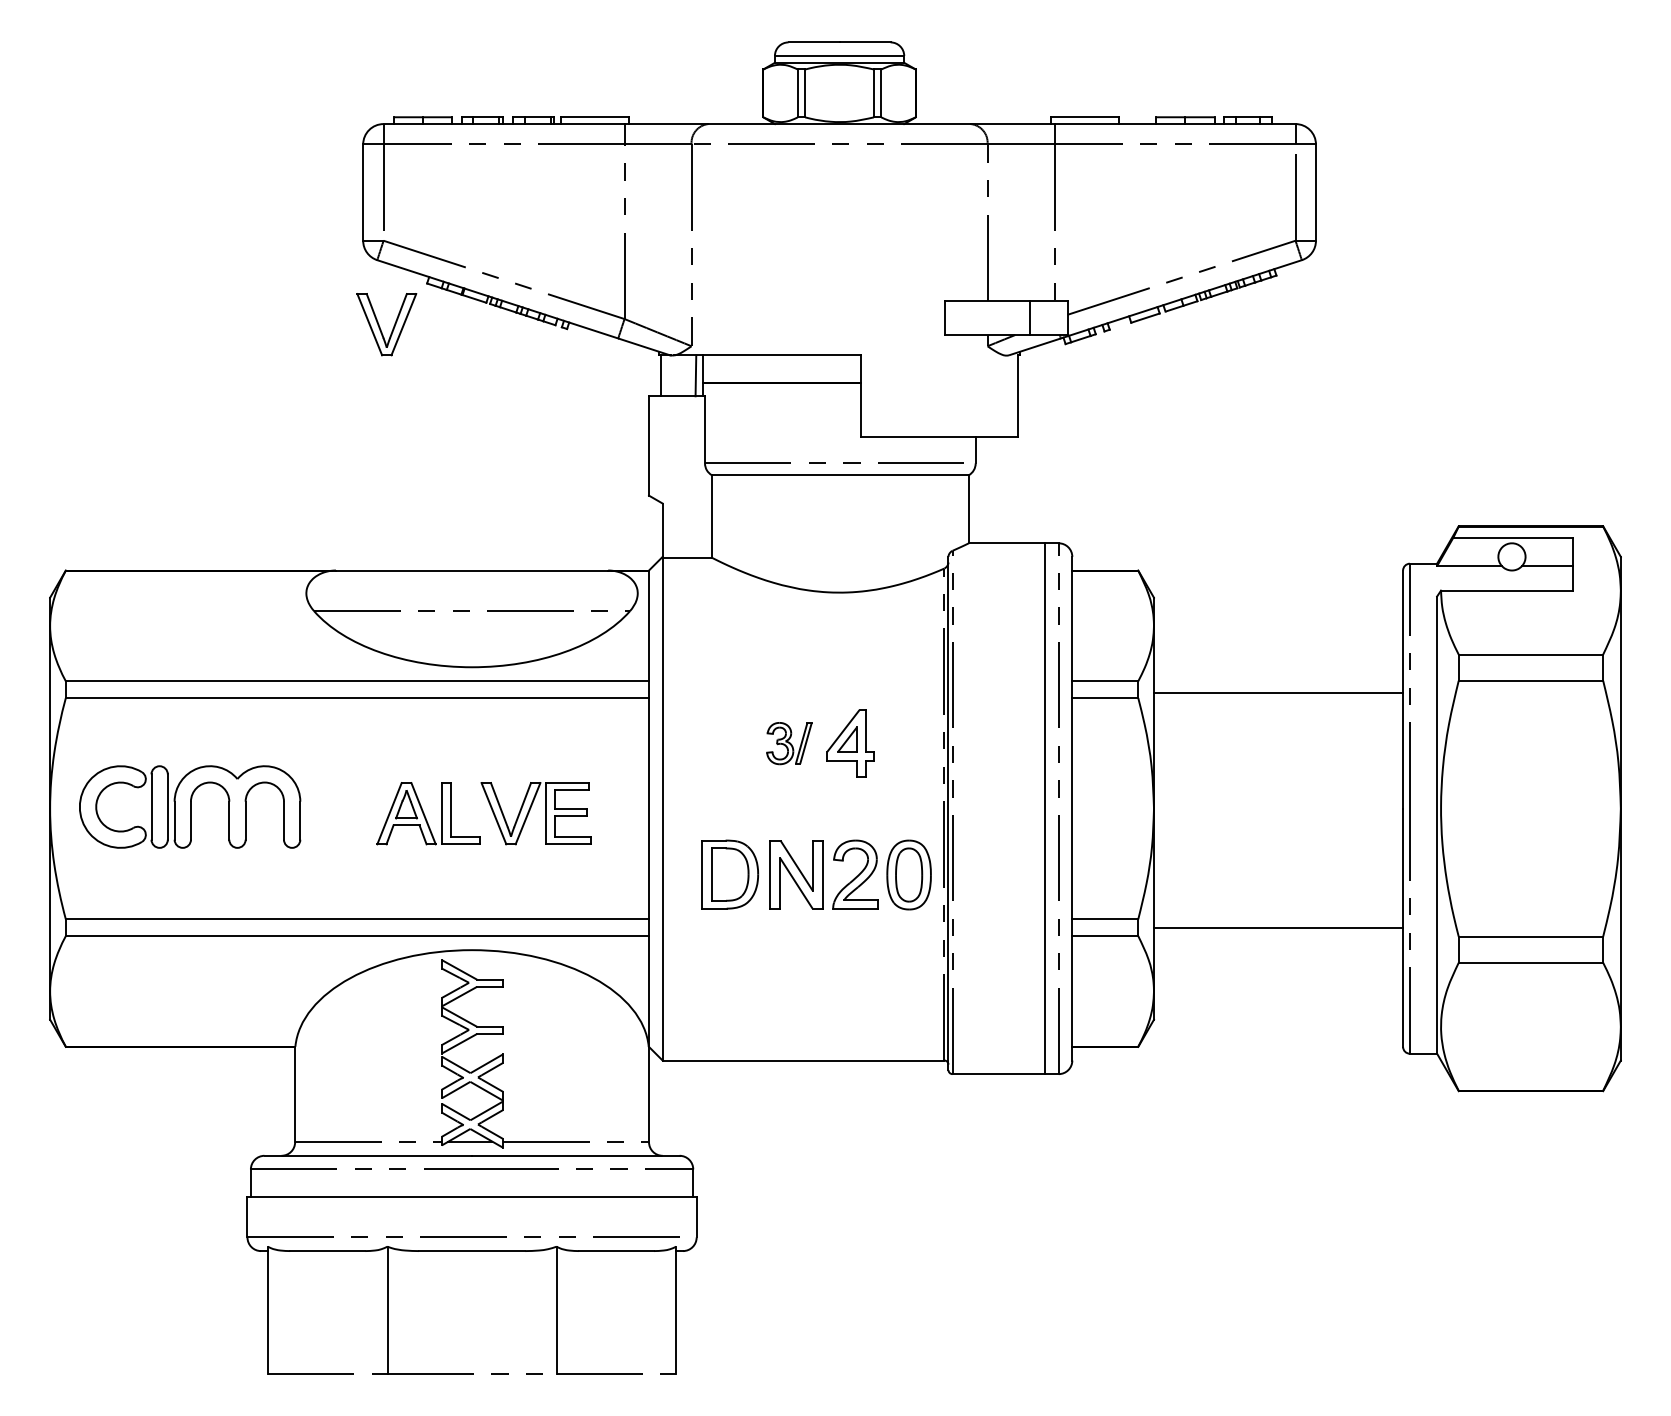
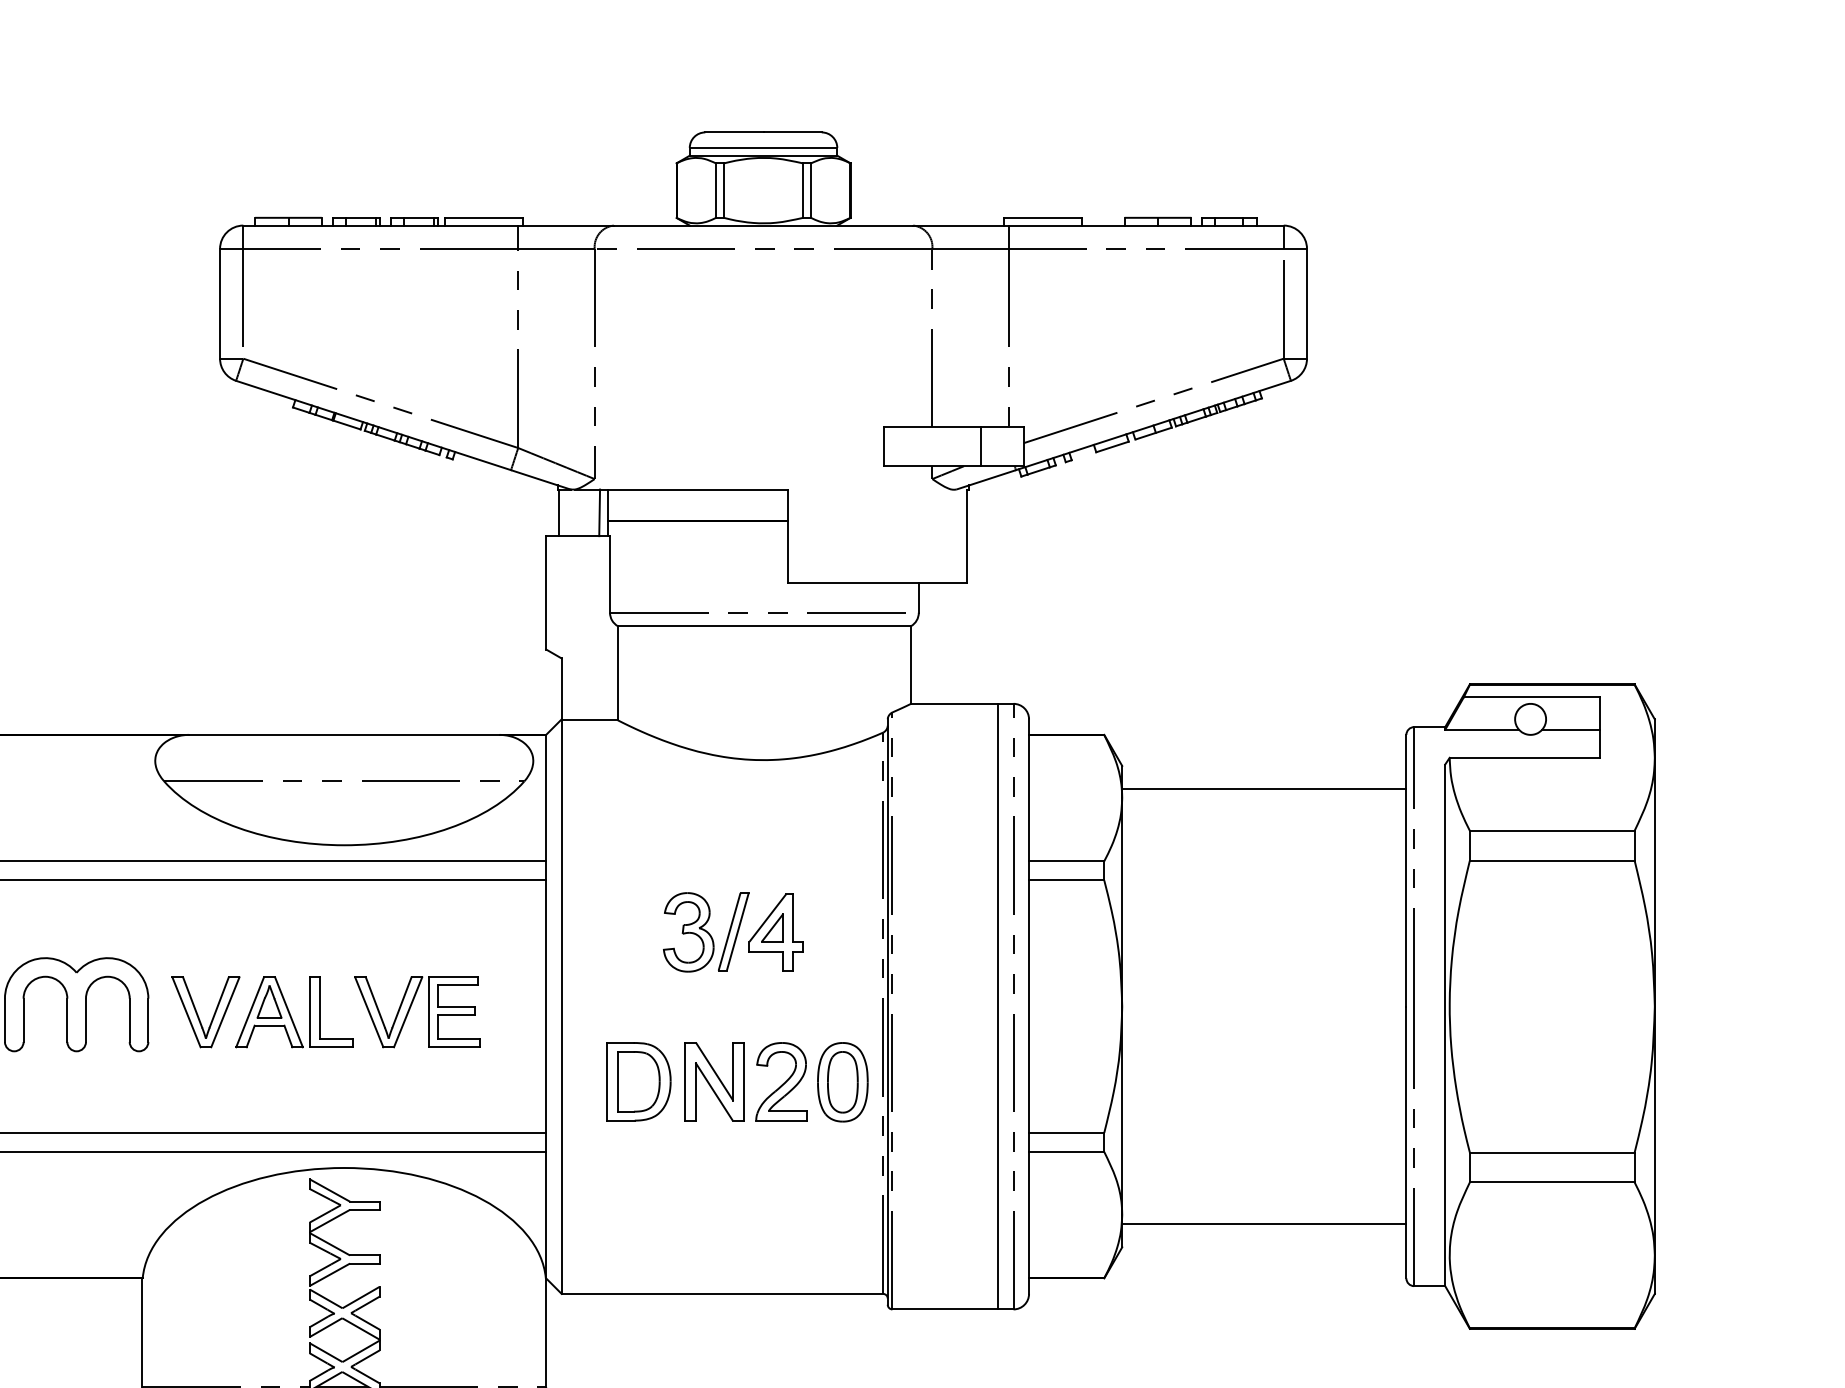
part: (380, 326) -> (198, 1014), moved
line: (1278, 693) -> (1264, 789), moved
part: (789, 743) -> (706, 932), size x1.67
line: (1278, 928) -> (1264, 1224), moved

